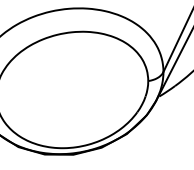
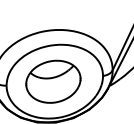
part: (70, 89) -> (53, 81), added

